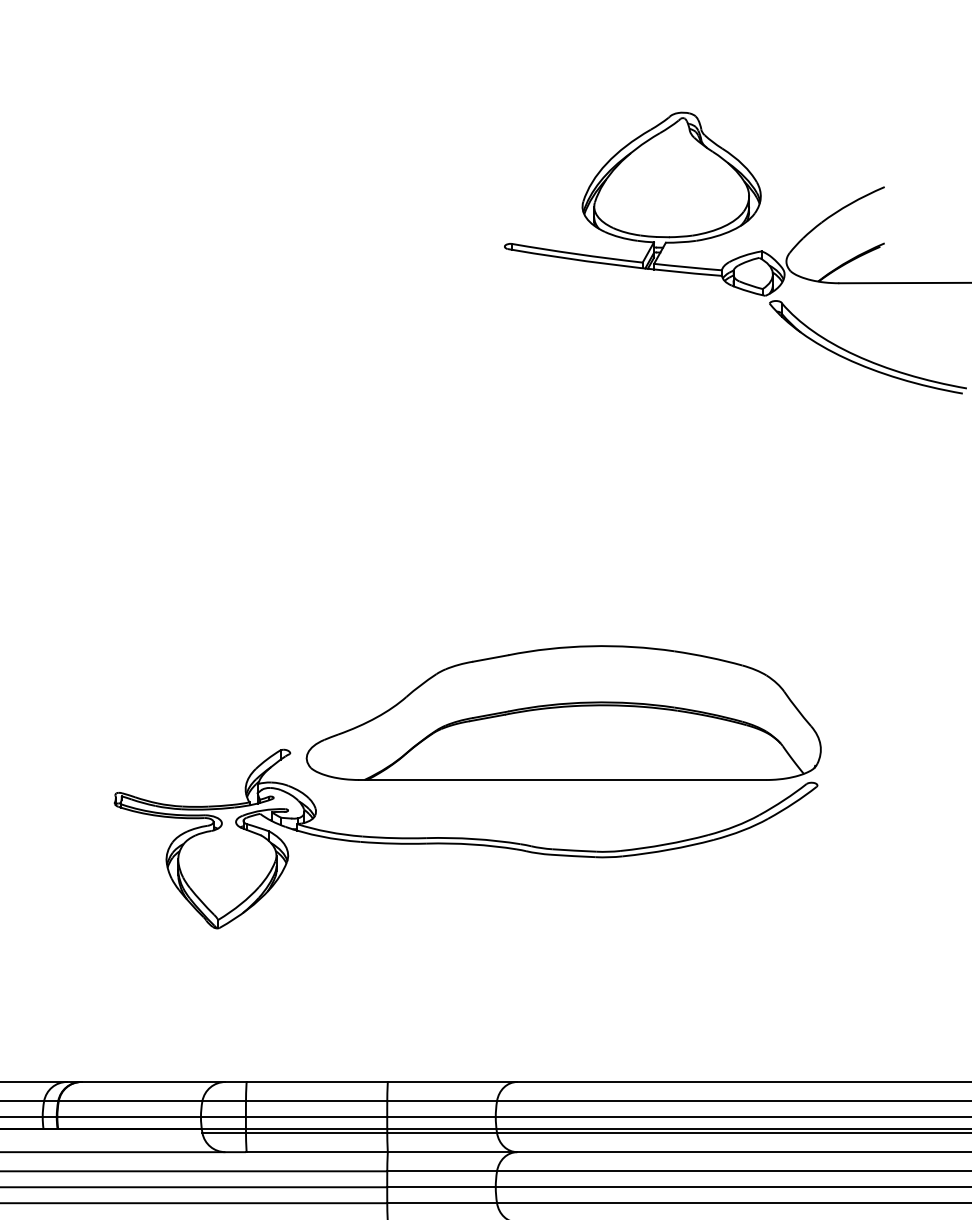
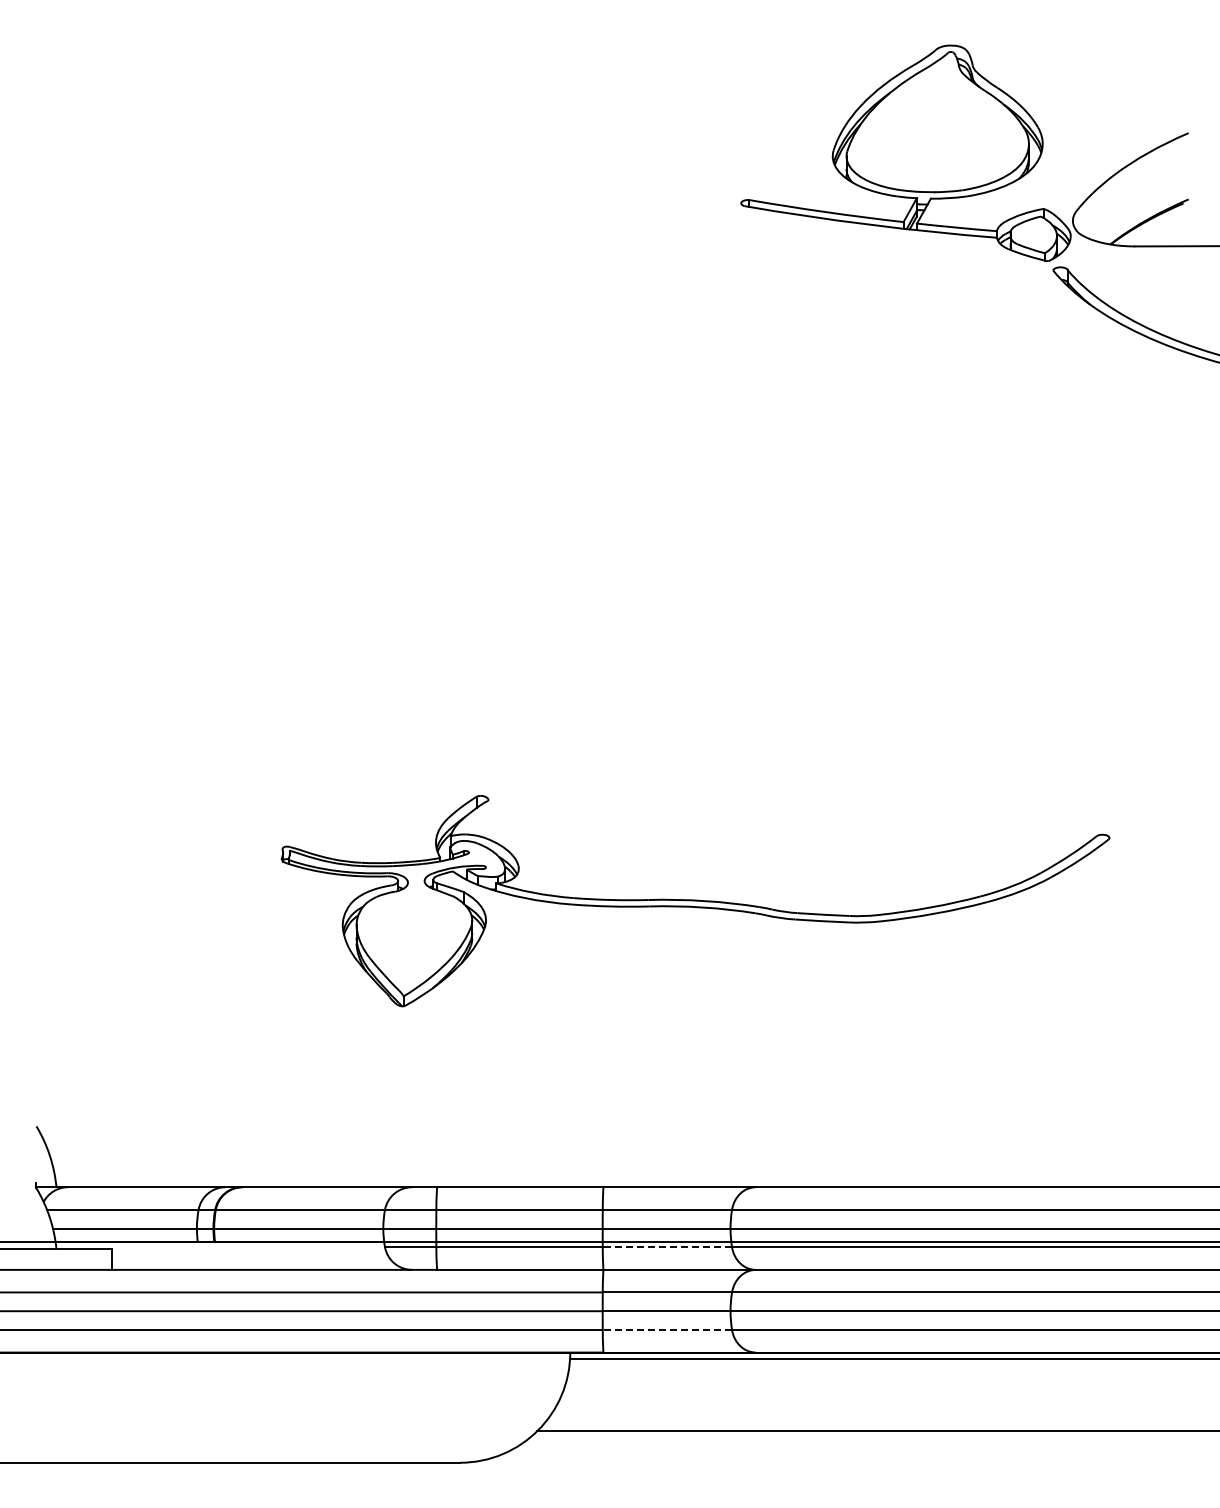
part: (563, 712) -> (810, 752), removed
line: (442, 1133) -> (667, 1247), solid -> dashed
line: (442, 1203) -> (667, 1330), solid -> dashed

